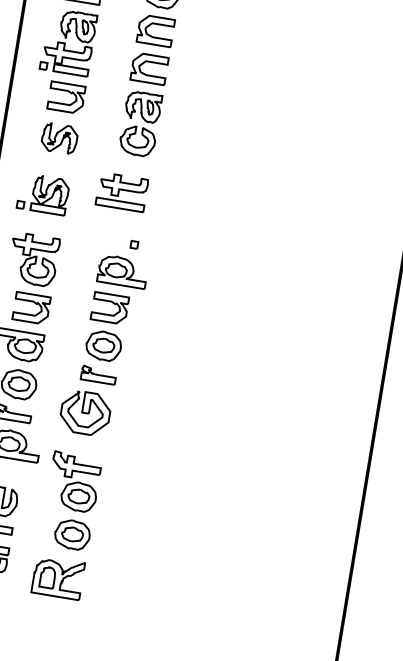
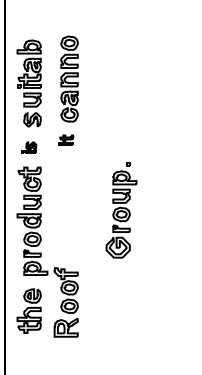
part: (122, 190) -> (66, 139), size x0.6
part: (44, 194) -> (29, 147), size x0.6
part: (104, 337) -> (121, 210), moved

